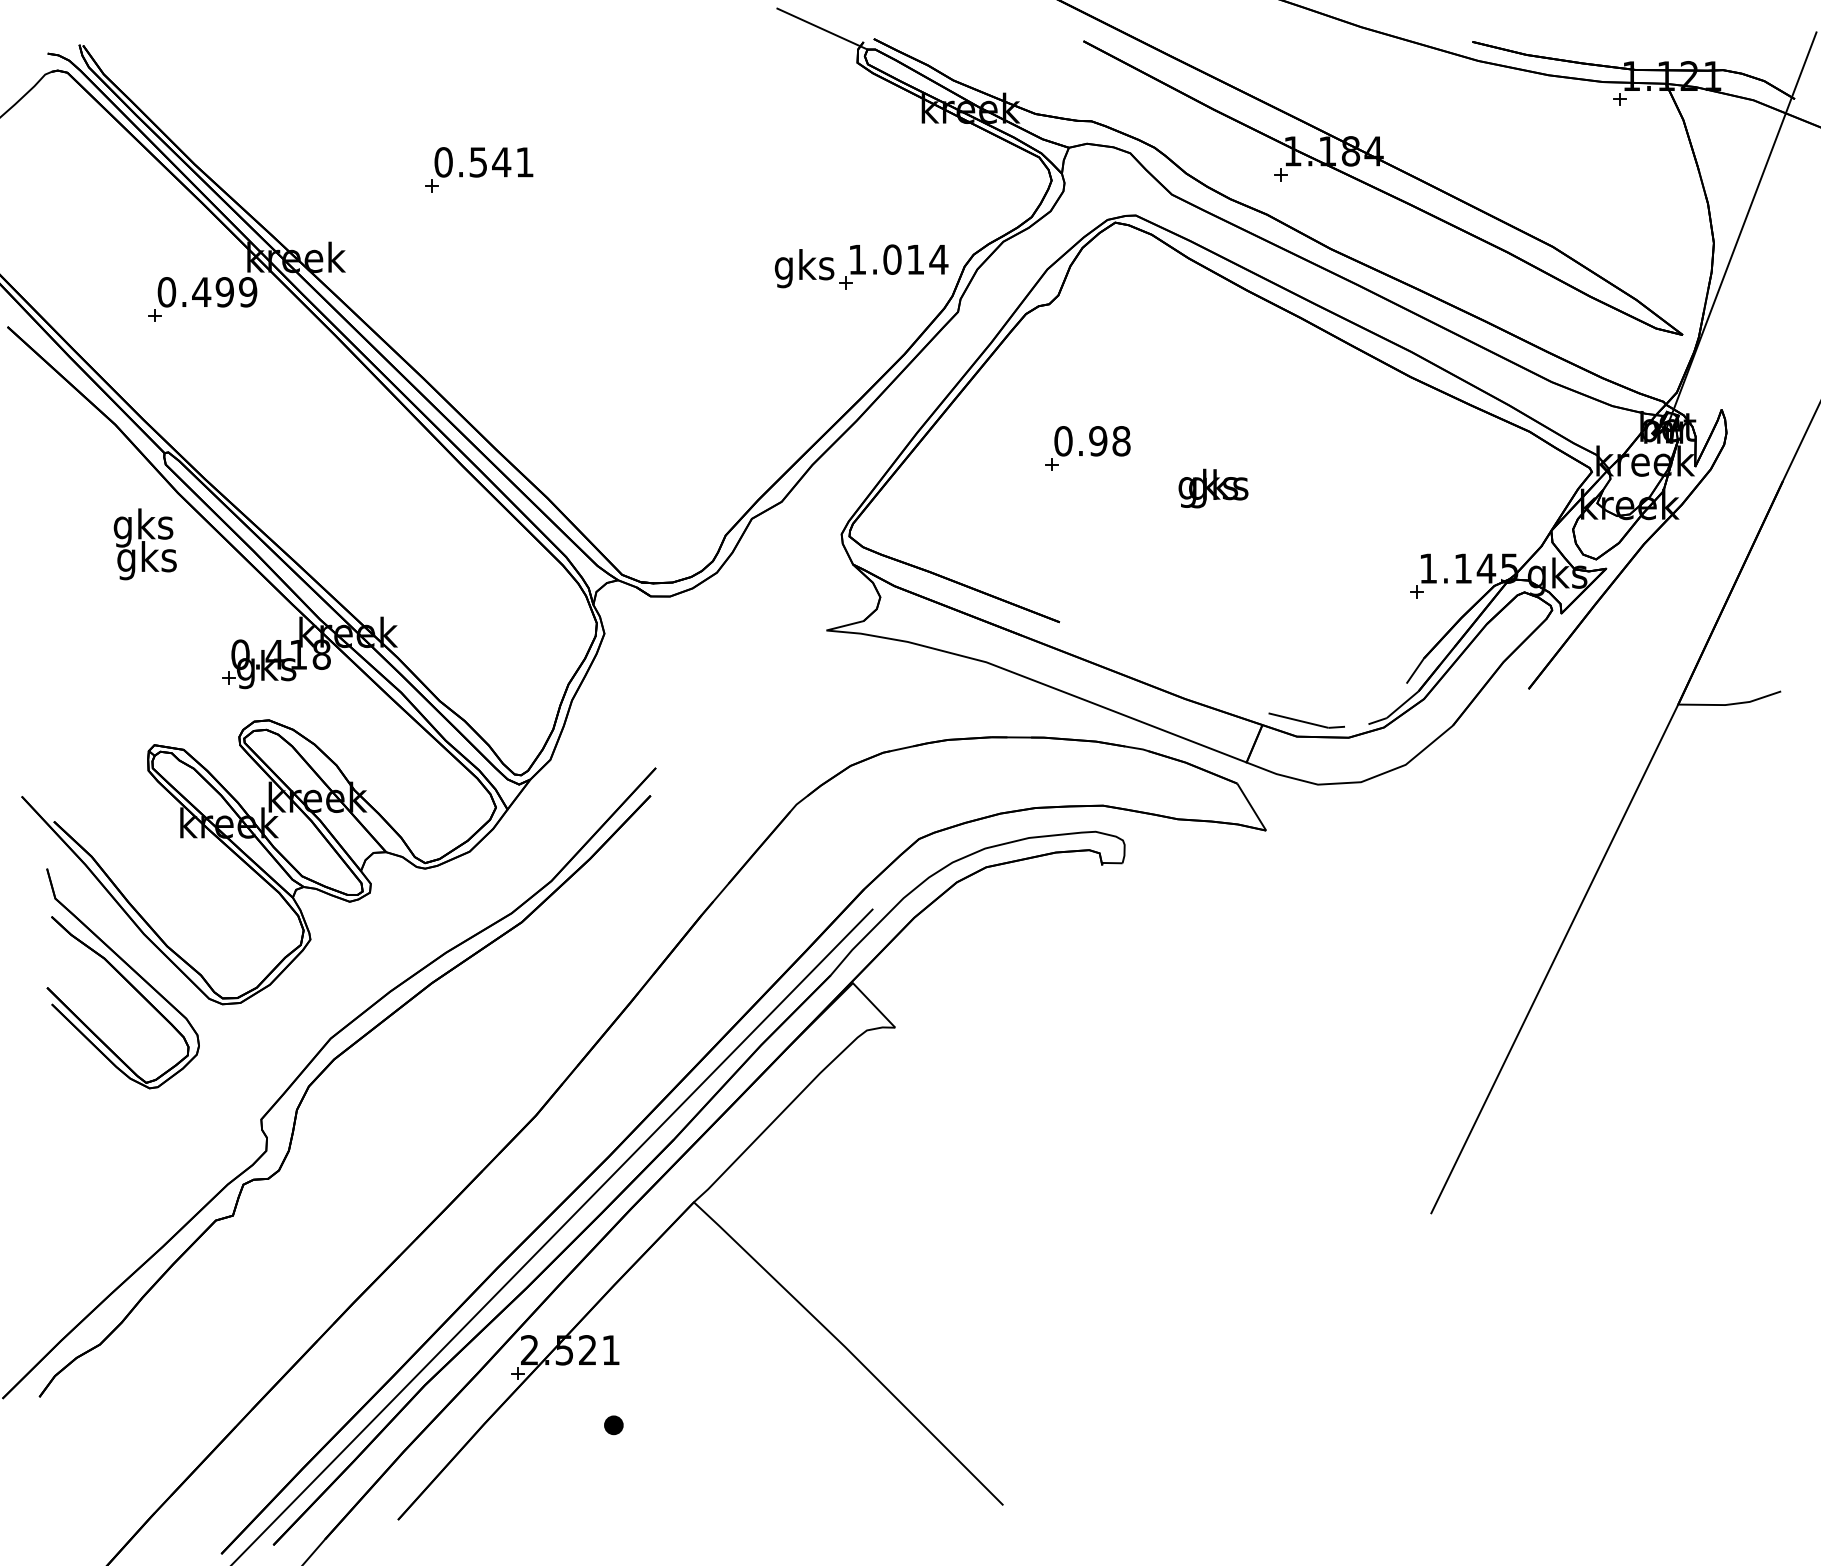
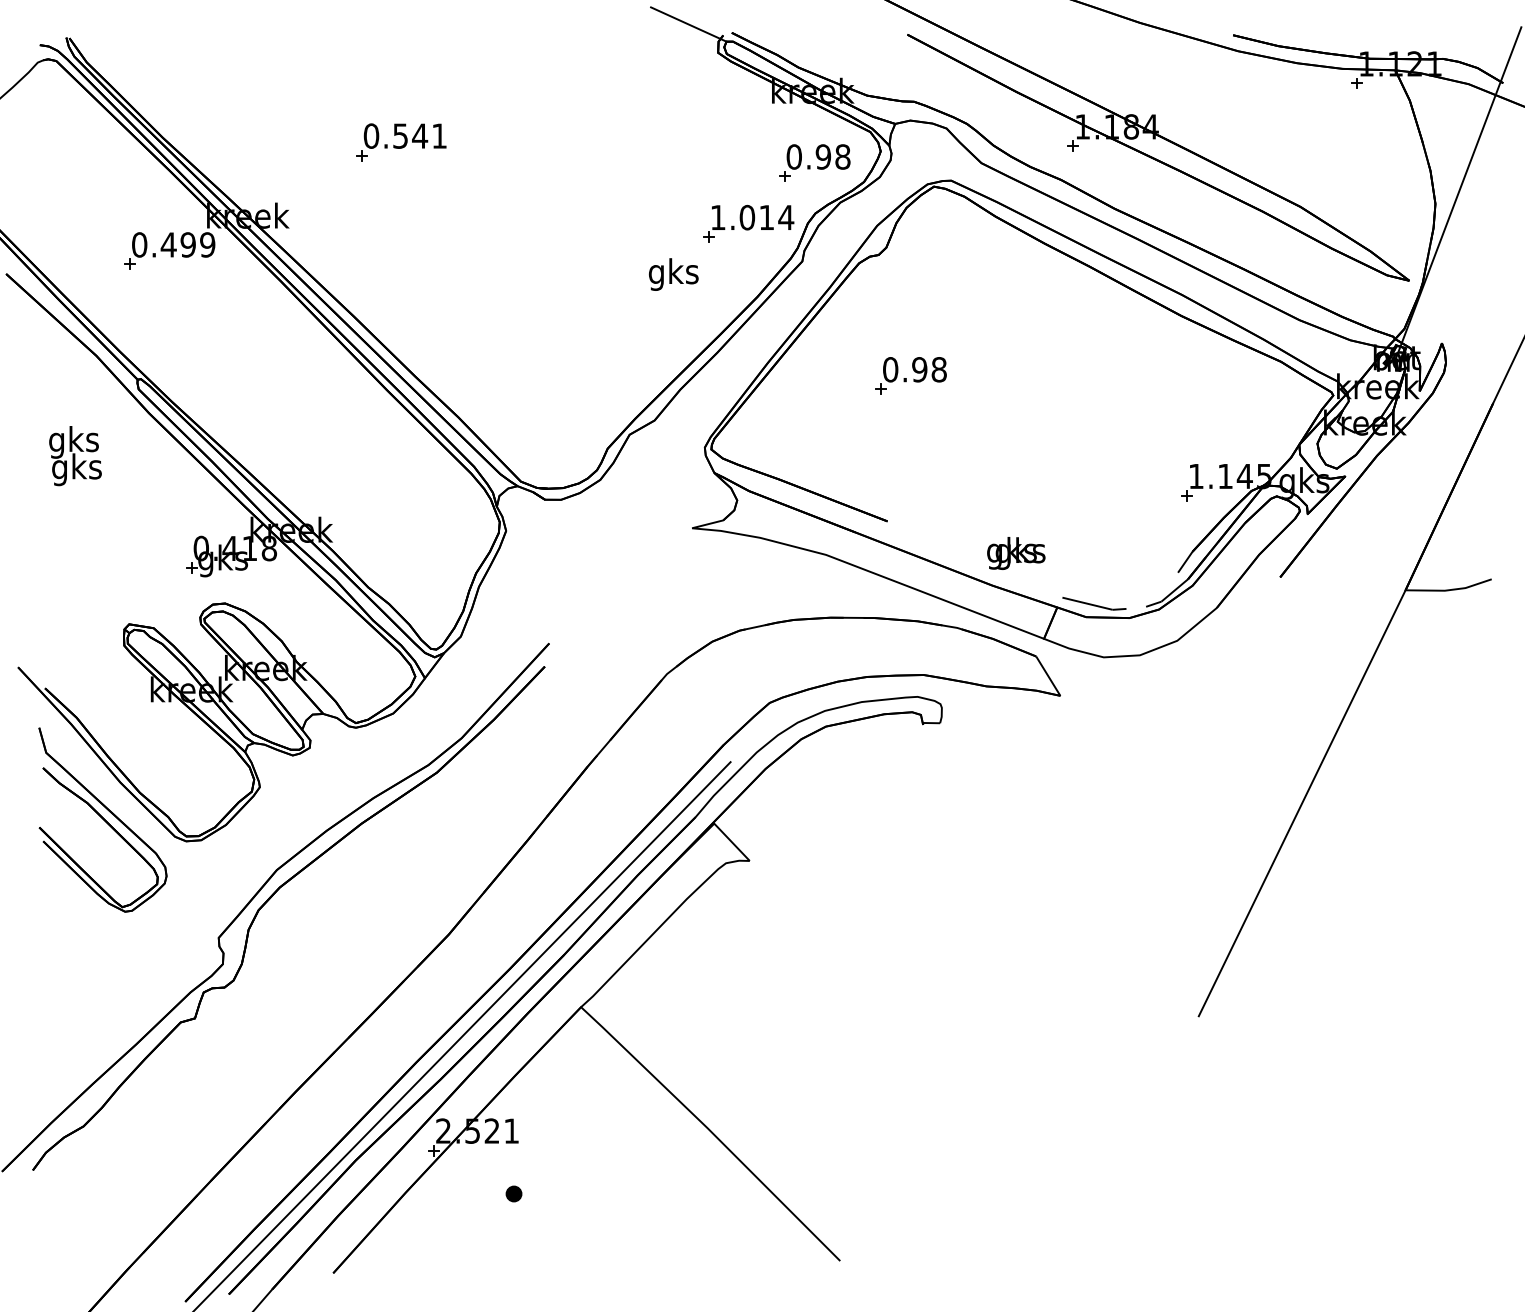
part: (972, 194) -> (814, 163), added
text: (804, 268) -> (673, 274), moved
text: (1213, 488) -> (1016, 553), moved
text: (144, 544) -> (74, 456), moved

